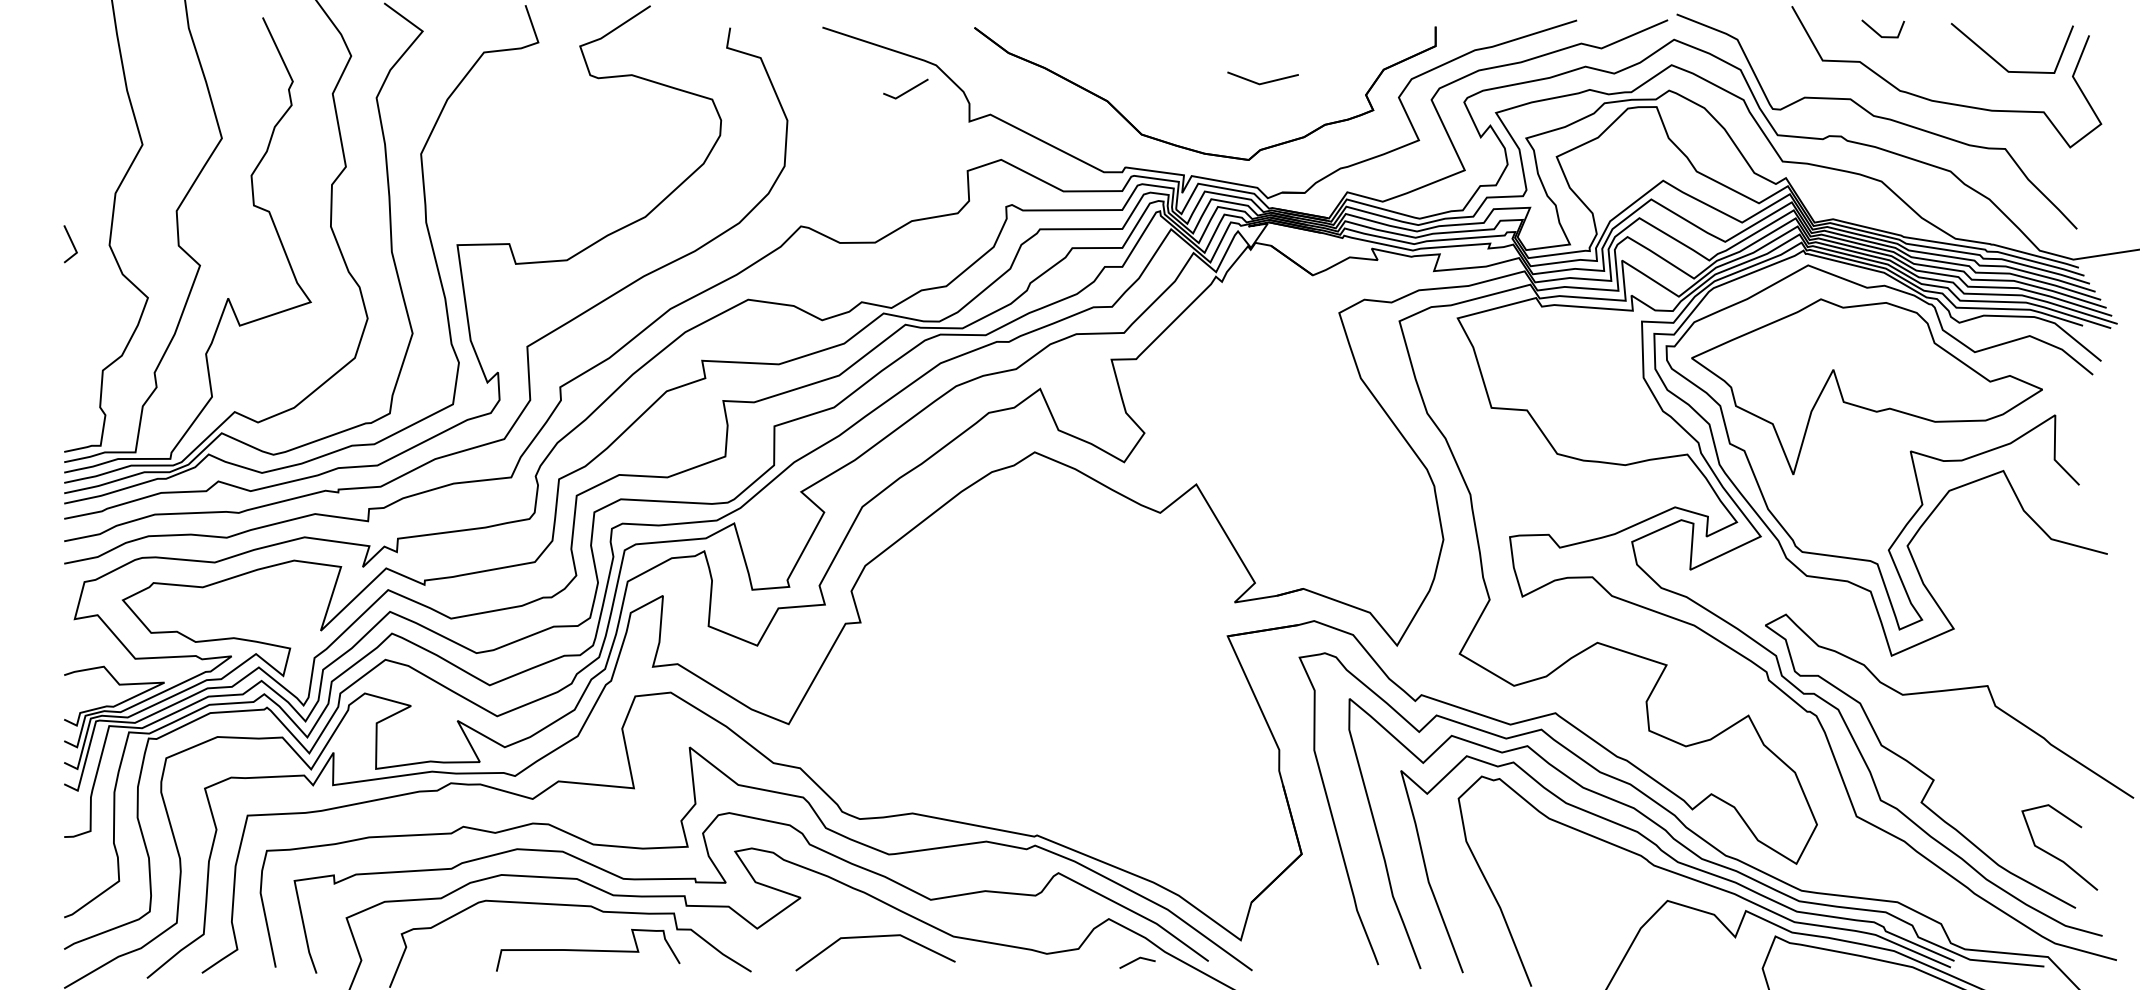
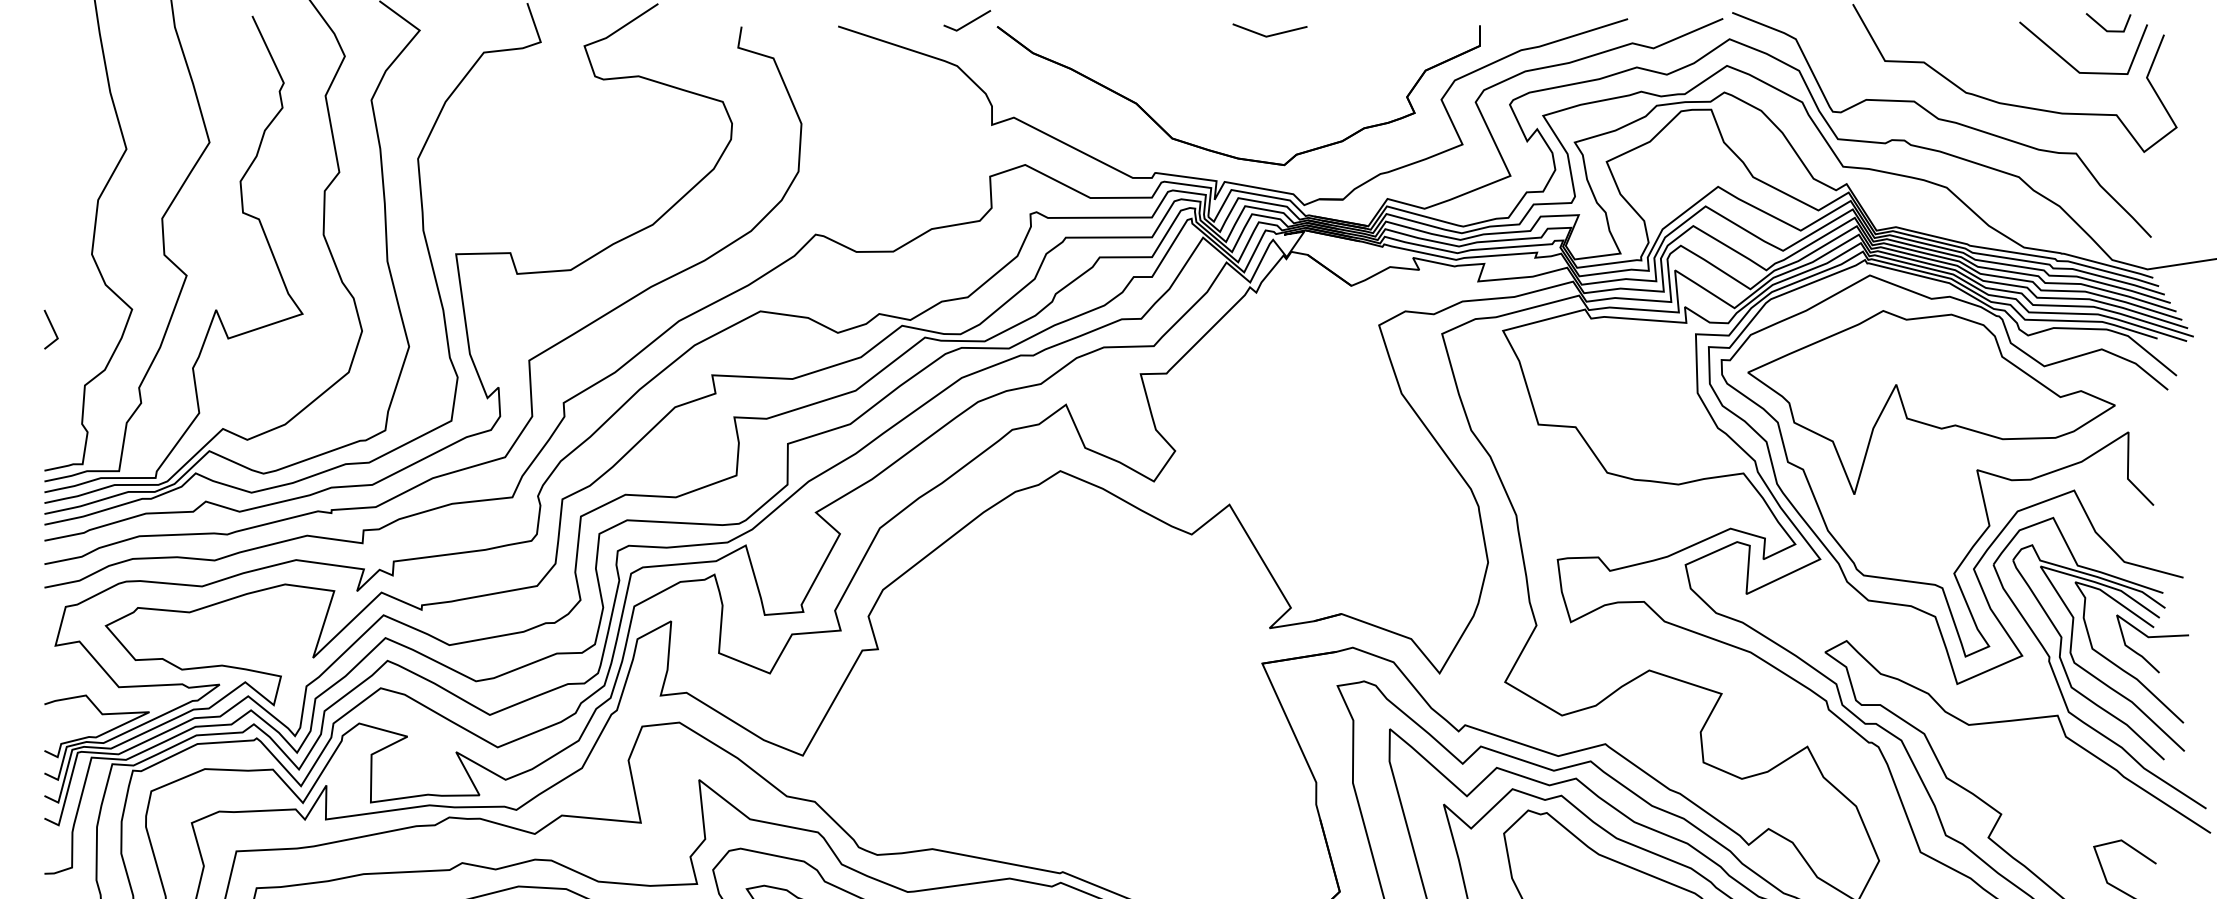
line: (1879, 33) -> (2104, 27), moved
line: (1262, 82) -> (1269, 34), moved
line: (907, 90) -> (969, 22), moved
line: (71, 243) -> (52, 328), moved
part: (2027, 635) -> (2099, 662), added

